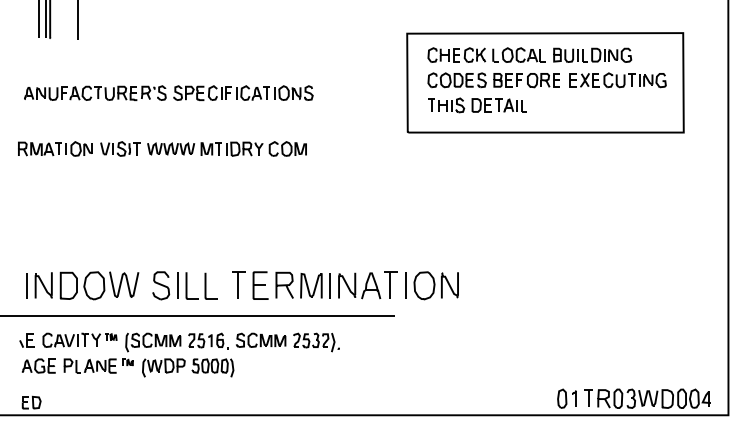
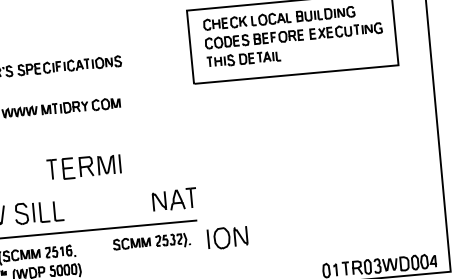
part: (281, 285) -> (84, 167), moved
part: (431, 285) -> (227, 237), moved
part: (287, 342) -> (151, 243), moved

